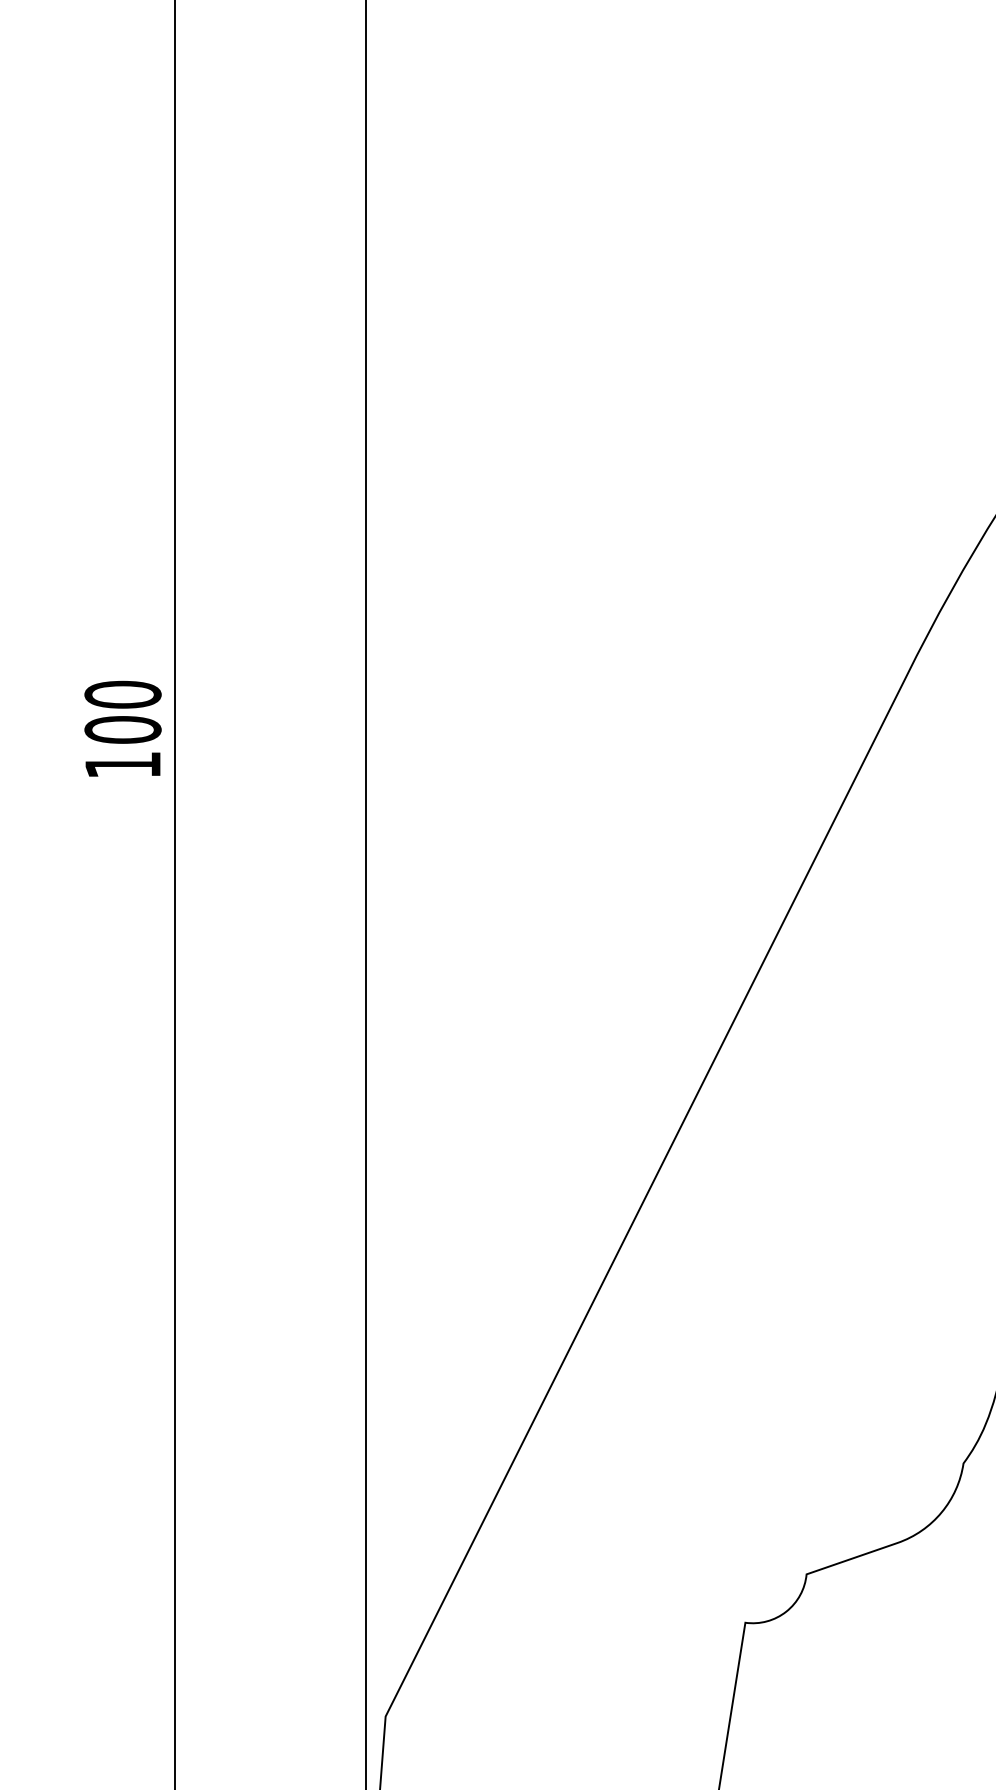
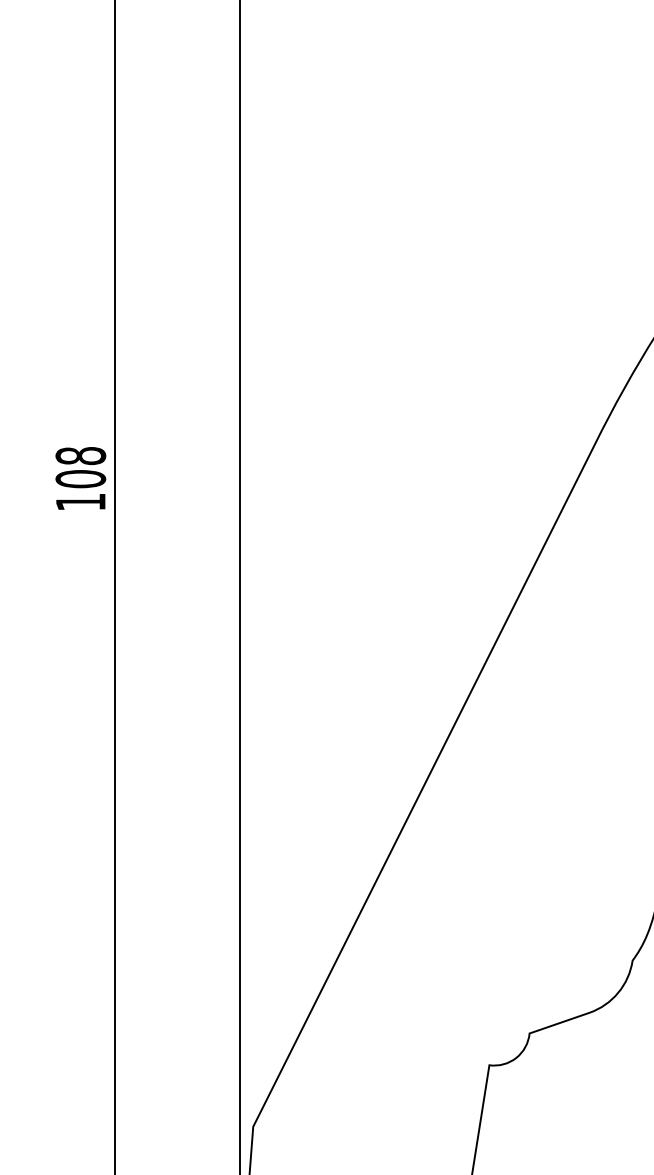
text: (122, 695) -> (80, 456), 100 -> 108

